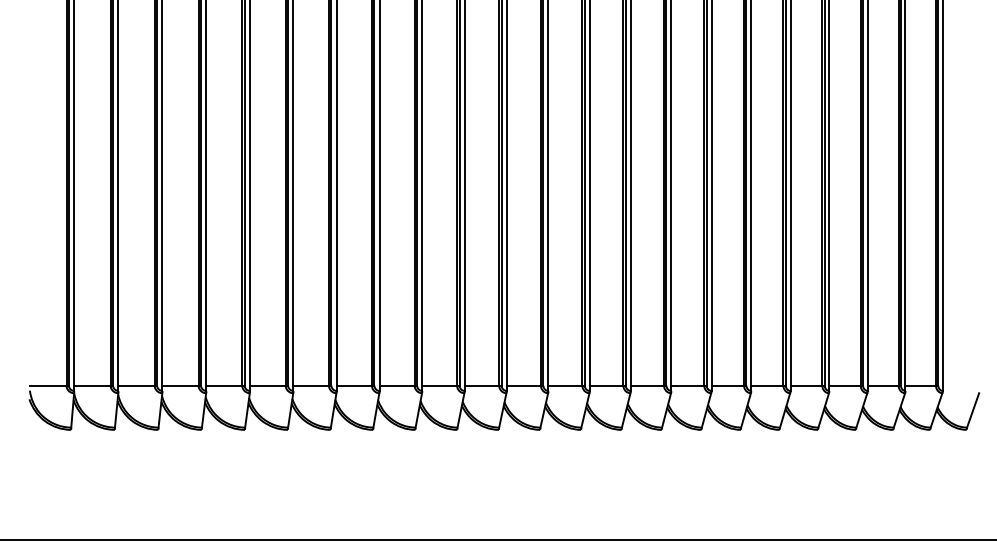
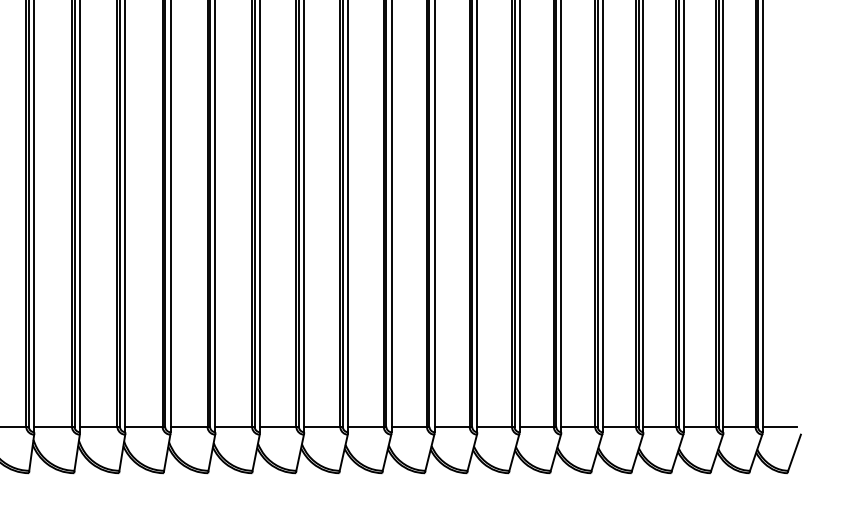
line: (958, 385) -> (779, 426), added

